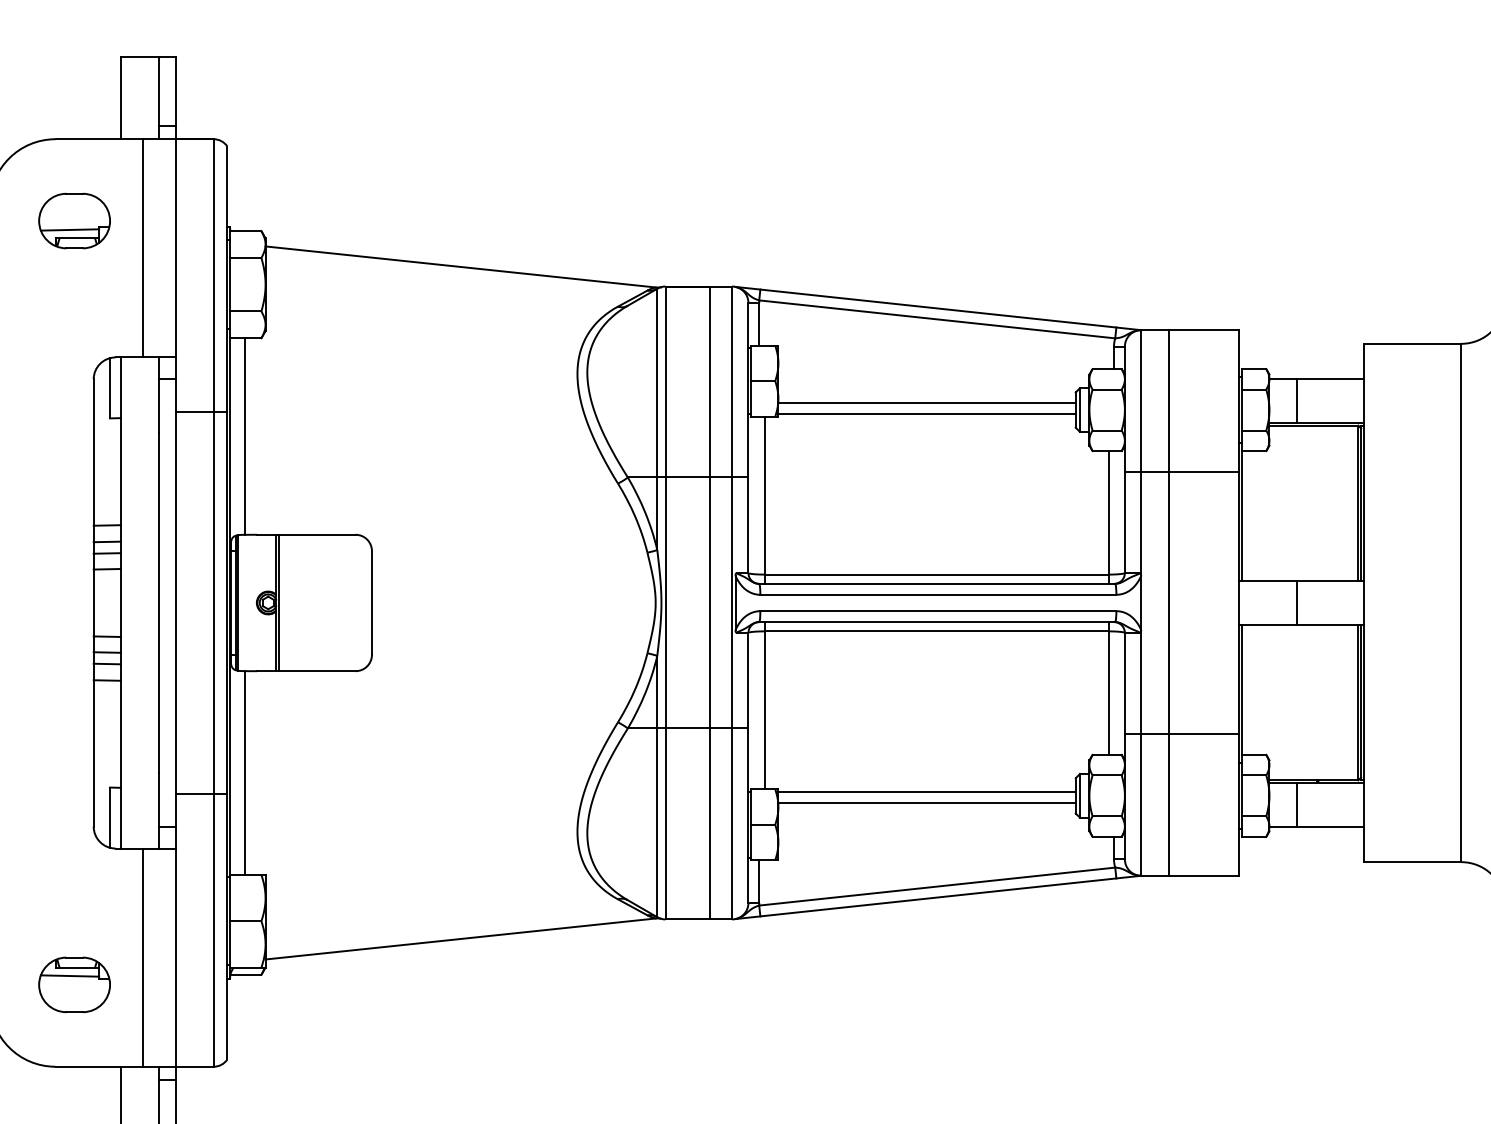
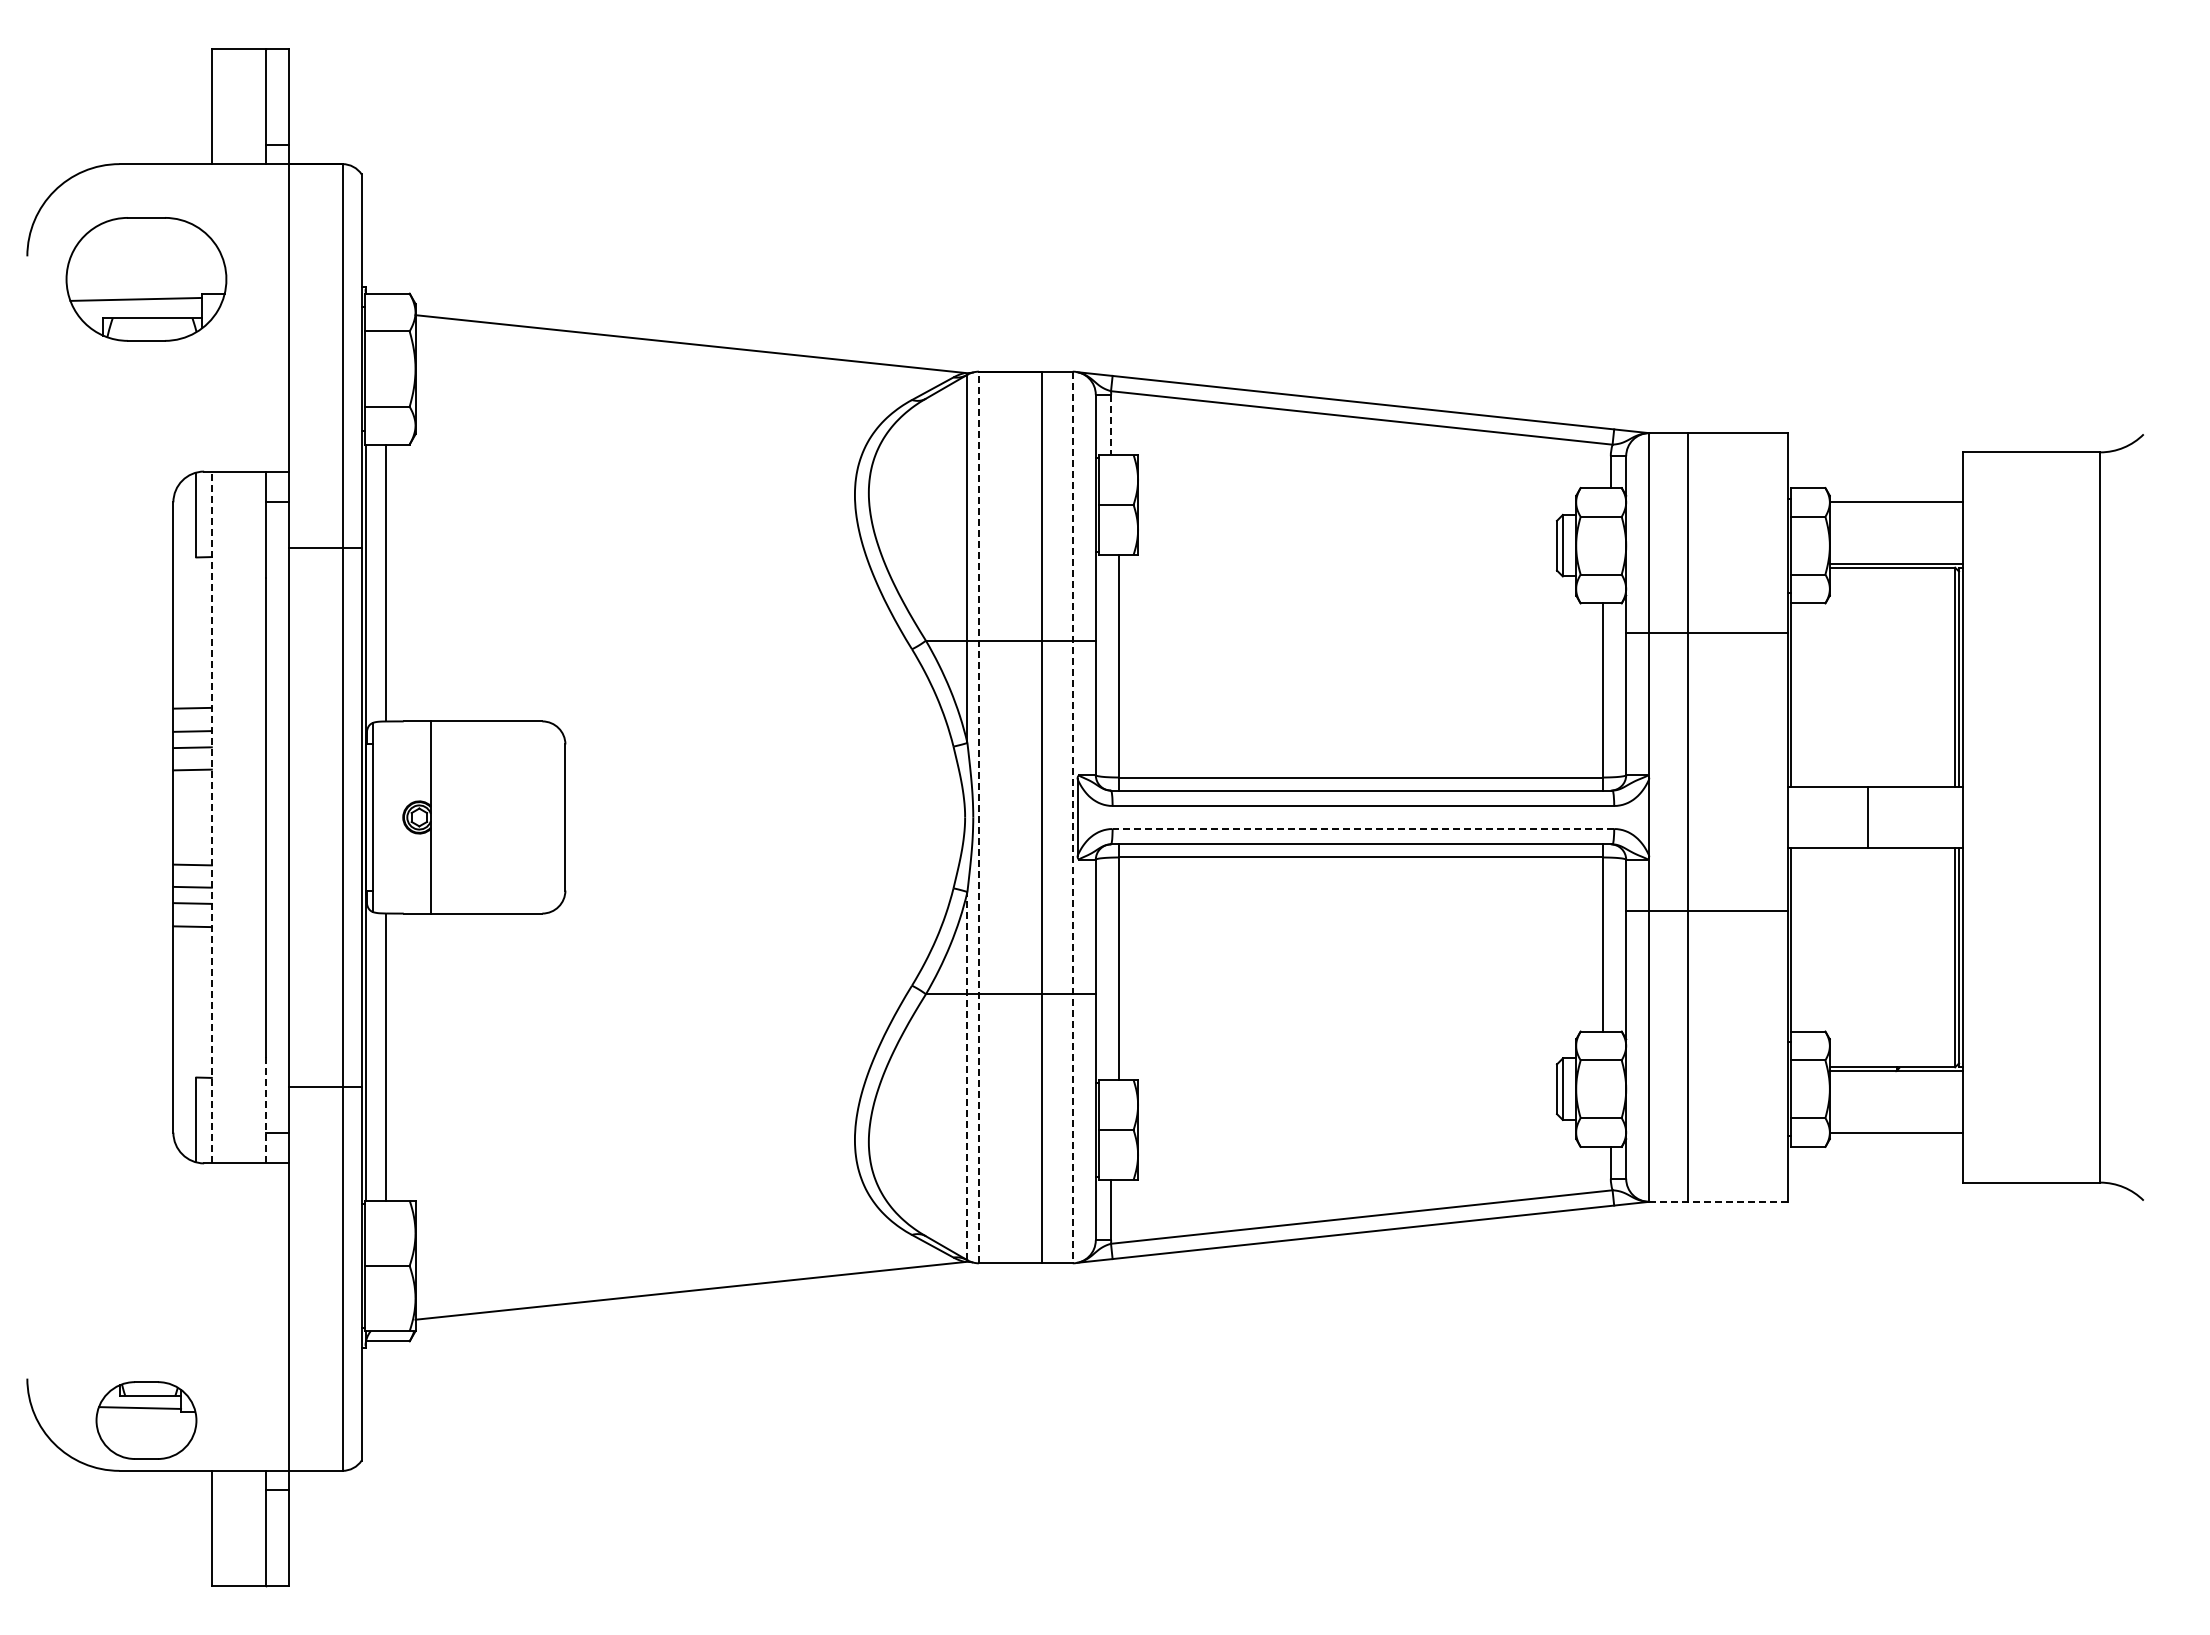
part: (74, 221) -> (146, 279), size x1.6
line: (142, 248) -> (242, 317), removed
line: (759, 324) -> (1111, 425), solid -> dashed
line: (1296, 400) -> (1868, 532), removed
line: (927, 403) -> (1347, 536), removed
line: (927, 414) -> (1347, 551), removed
line: (120, 602) -> (211, 817), solid -> dashed
line: (238, 602) -> (377, 817), removed
line: (279, 602) -> (434, 817), removed
line: (665, 602) -> (978, 817), solid -> dashed
line: (731, 602) -> (1072, 817), solid -> dashed
line: (938, 611) -> (1363, 829), solid -> dashed
line: (1181, 733) -> (1706, 910), moved
line: (657, 786) -> (967, 1075), solid -> dashed
line: (927, 791) -> (1347, 1083), removed
line: (927, 802) -> (1347, 1098), removed
line: (1296, 804) -> (1868, 1101), removed
line: (159, 810) -> (265, 1110), solid -> dashed
line: (1189, 875) -> (1717, 1201), solid -> dashed
line: (142, 957) -> (242, 1316), removed
part: (74, 984) -> (146, 1420), moved

